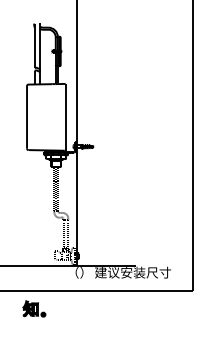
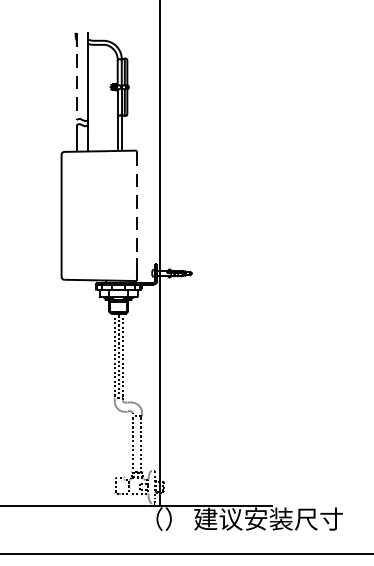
line: (34, 46) -> (76, 77), solid -> dashed
line: (65, 112) -> (136, 206), solid -> dashed

